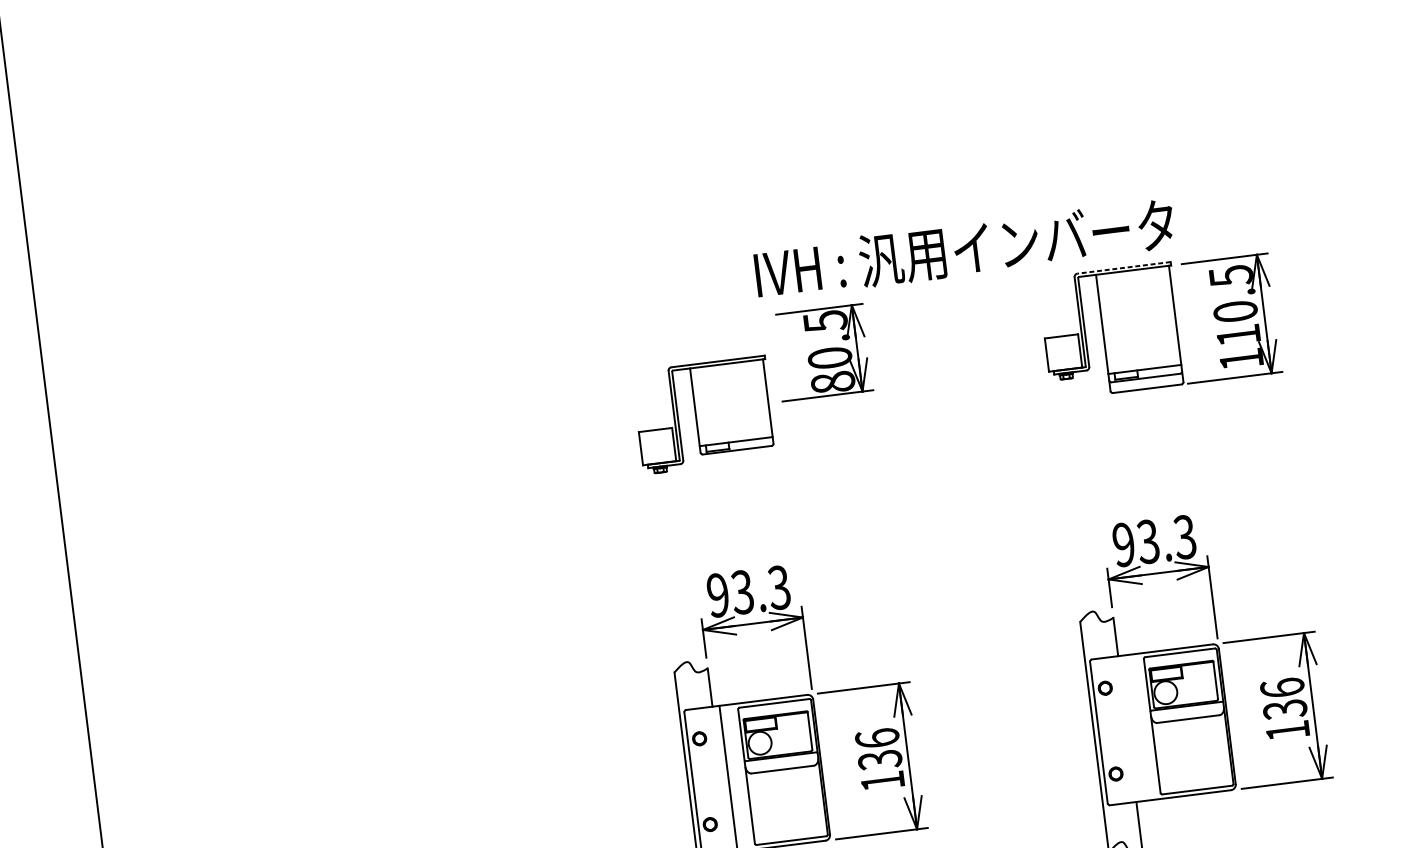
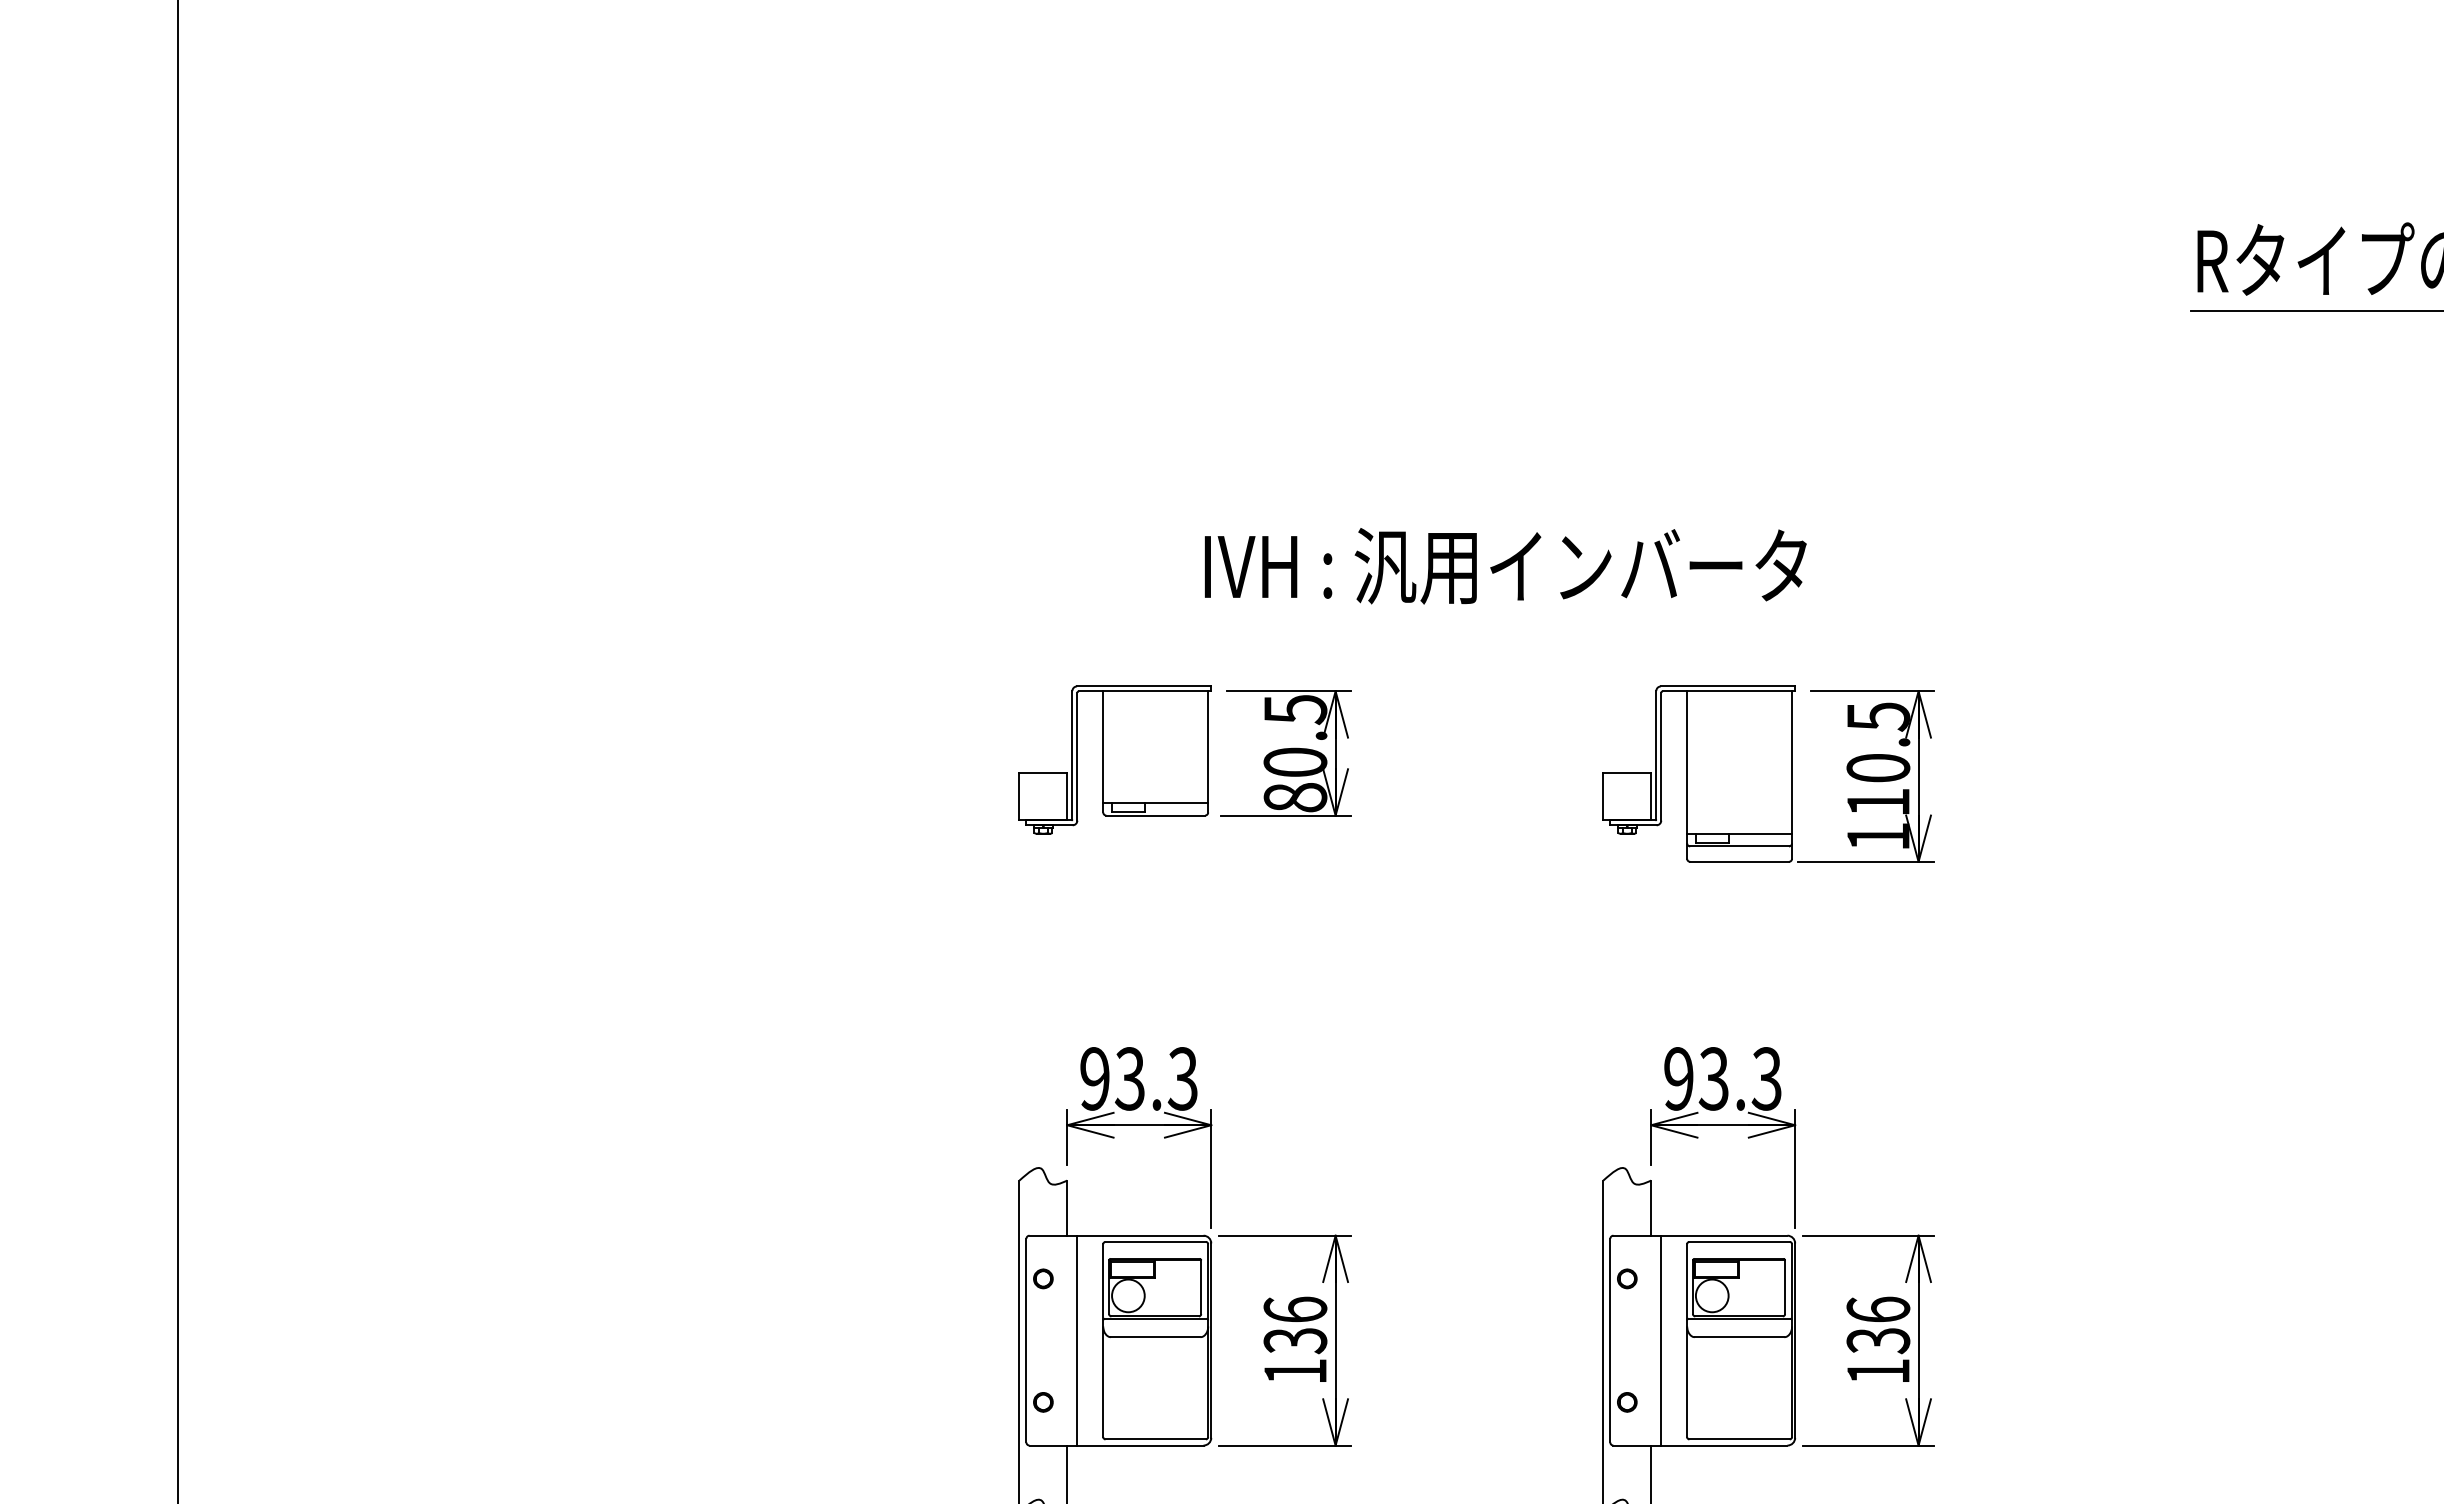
text: (964, 249) -> (1505, 566), moved
line: (1123, 267) -> (1727, 686), dashed -> solid
part: (703, 414) -> (1114, 759), moved
line: (1134, 728) -> (1661, 1340), added

